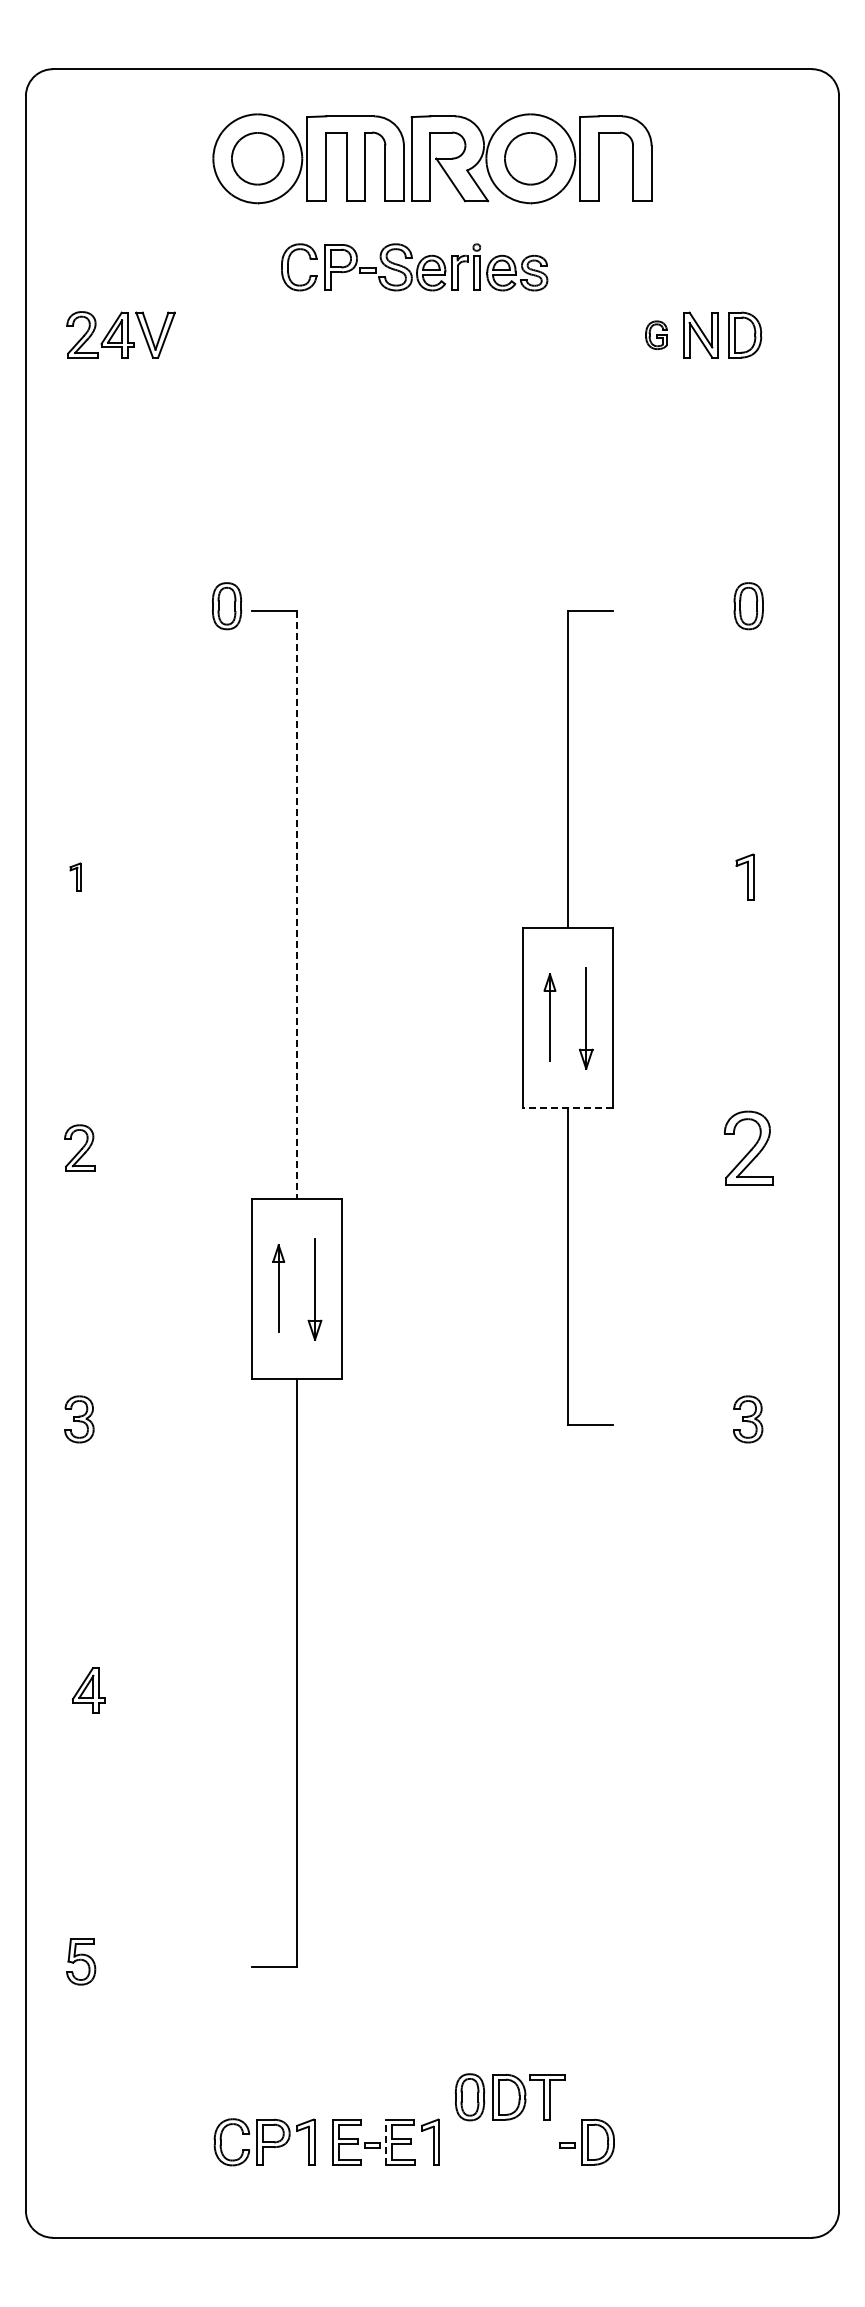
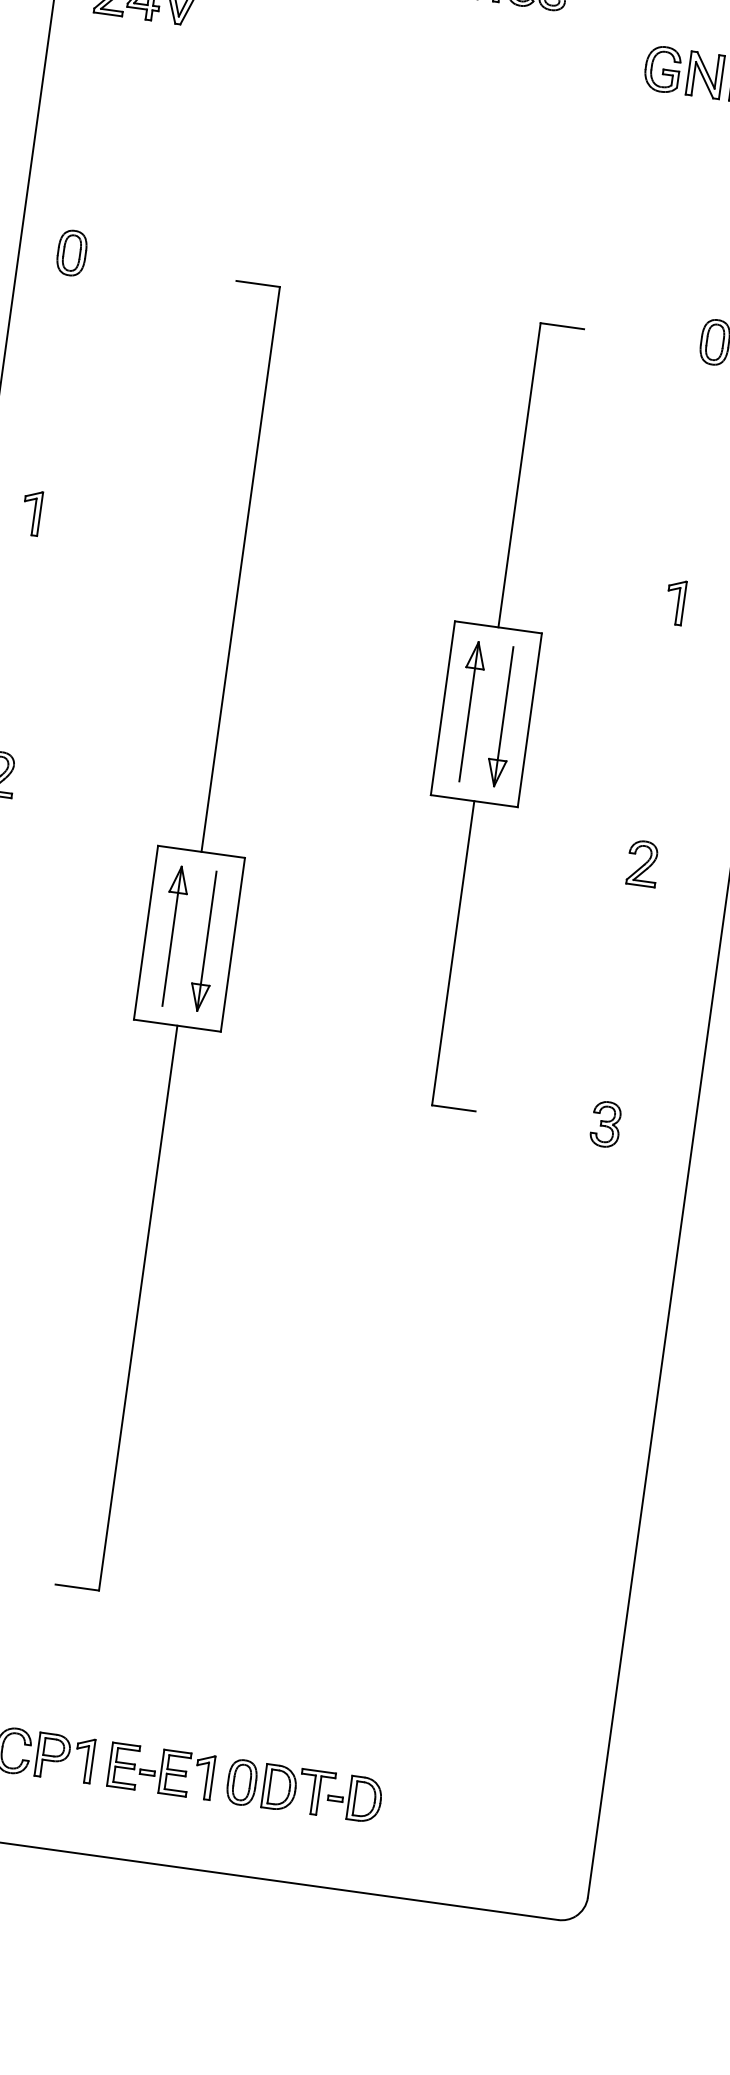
part: (656, 335) -> (662, 69), size x1.67
part: (227, 606) -> (72, 253), moved
part: (75, 876) -> (31, 512), size x1.67
line: (296, 905) -> (240, 569), dashed -> solid
part: (549, 1017) -> (468, 711), size x1.67
part: (586, 1018) -> (504, 717), size x1.43
line: (567, 1108) -> (473, 801), dashed -> solid
part: (748, 1147) -> (642, 862), size x0.62
part: (278, 1288) -> (171, 935), size x1.67
part: (314, 1289) -> (206, 941), size x1.43
part: (510, 2097) -> (280, 1788), moved
line: (386, 2141) -> (161, 1770), dashed -> solid

